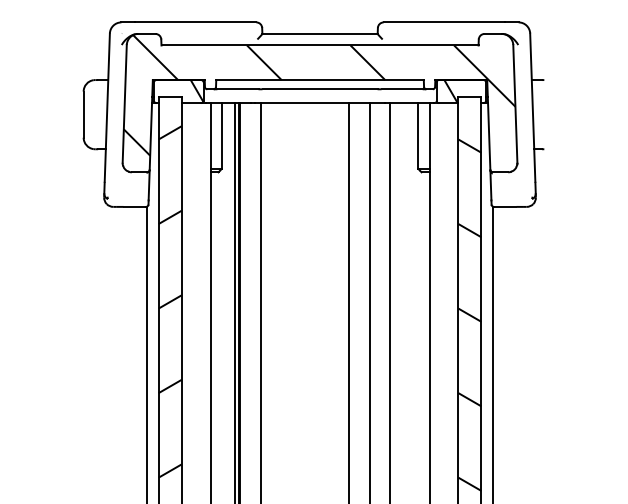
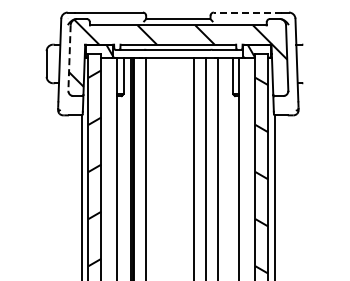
line: (444, 22) -> (247, 12), solid -> dashed
line: (124, 103) -> (69, 57), solid -> dashed

